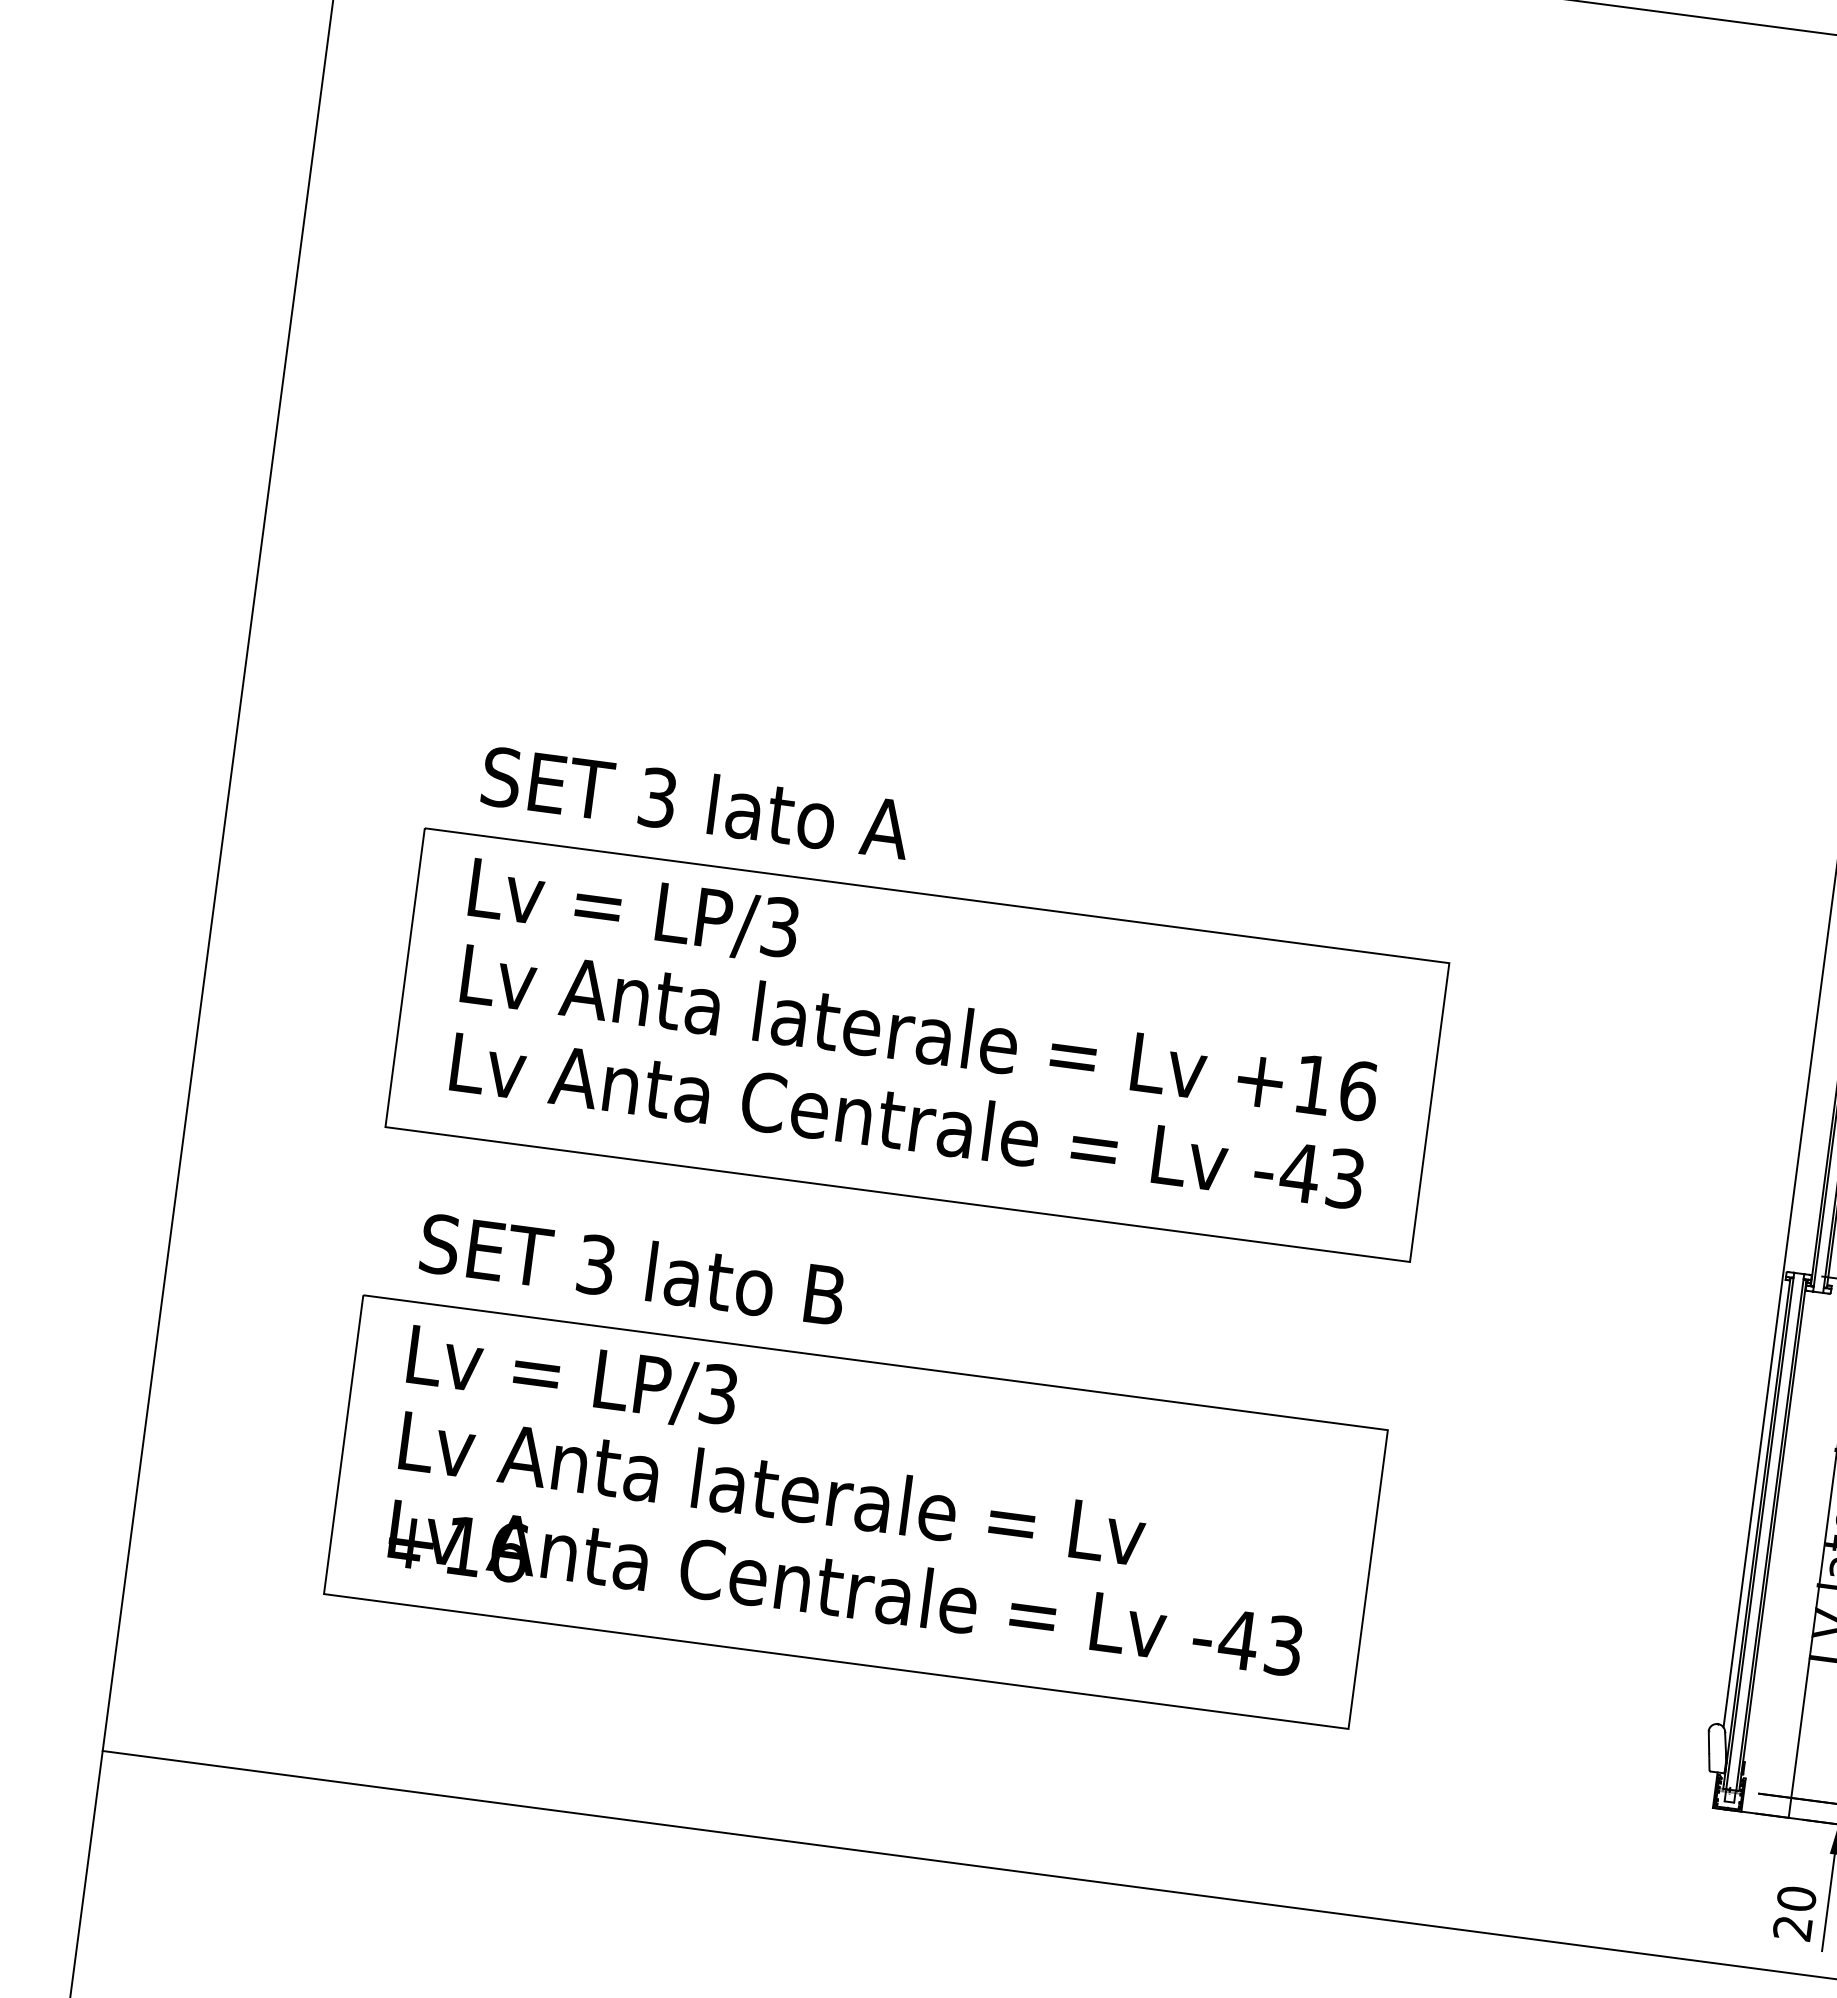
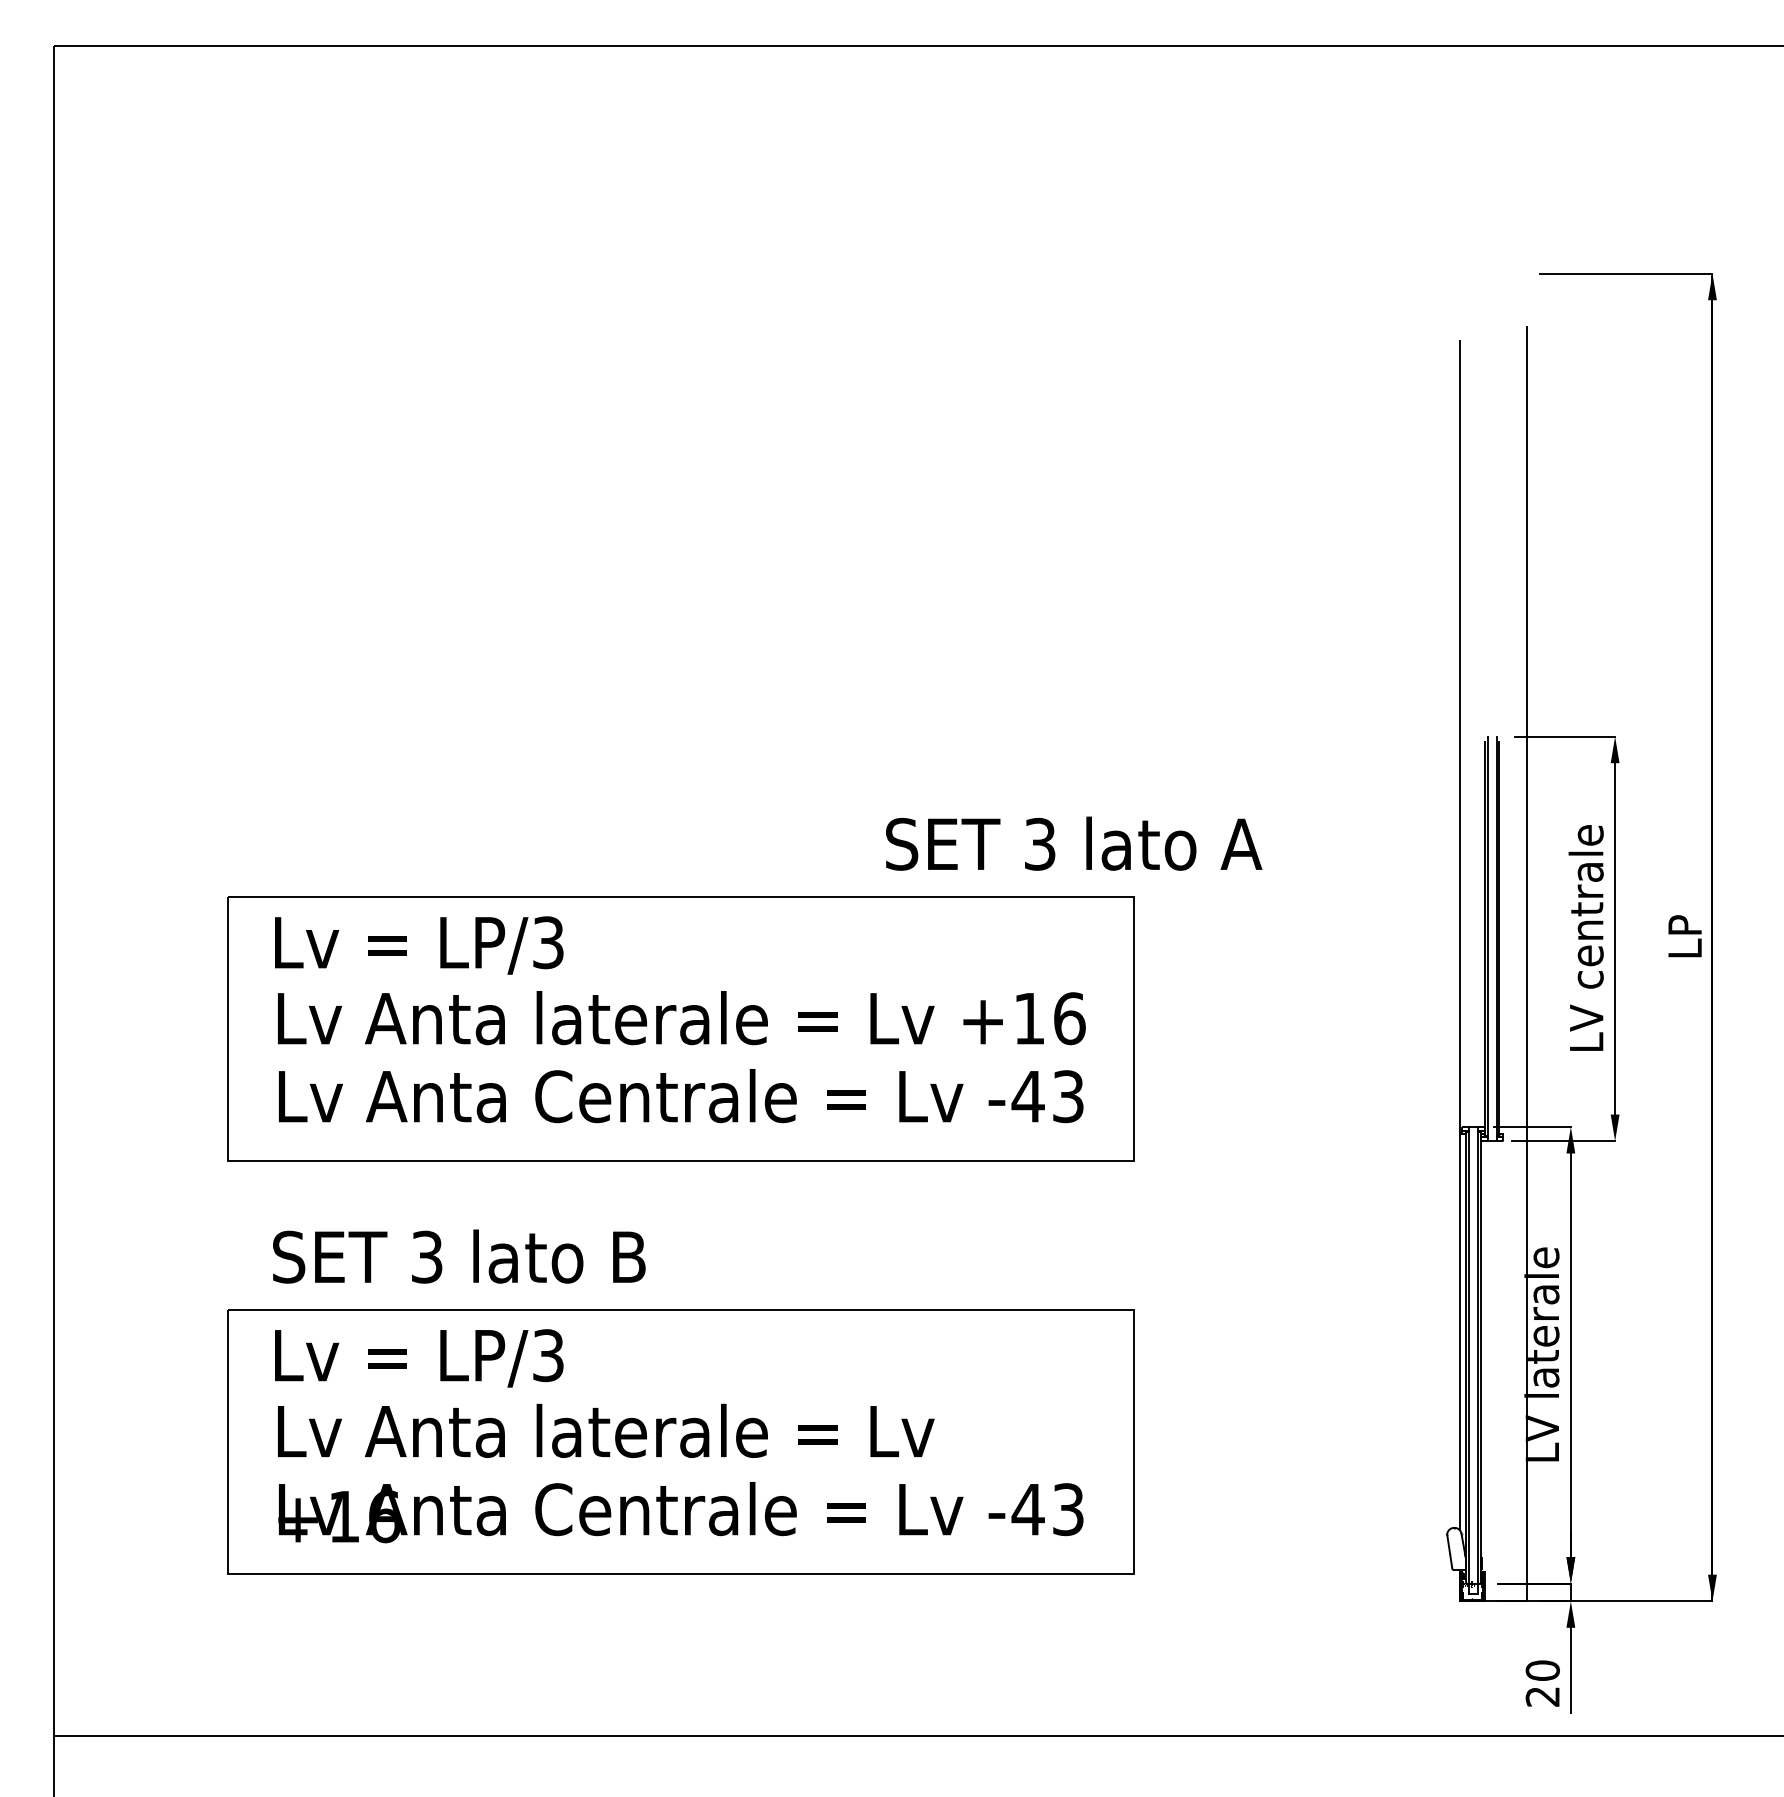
text: (696, 802) -> (1074, 843), moved

